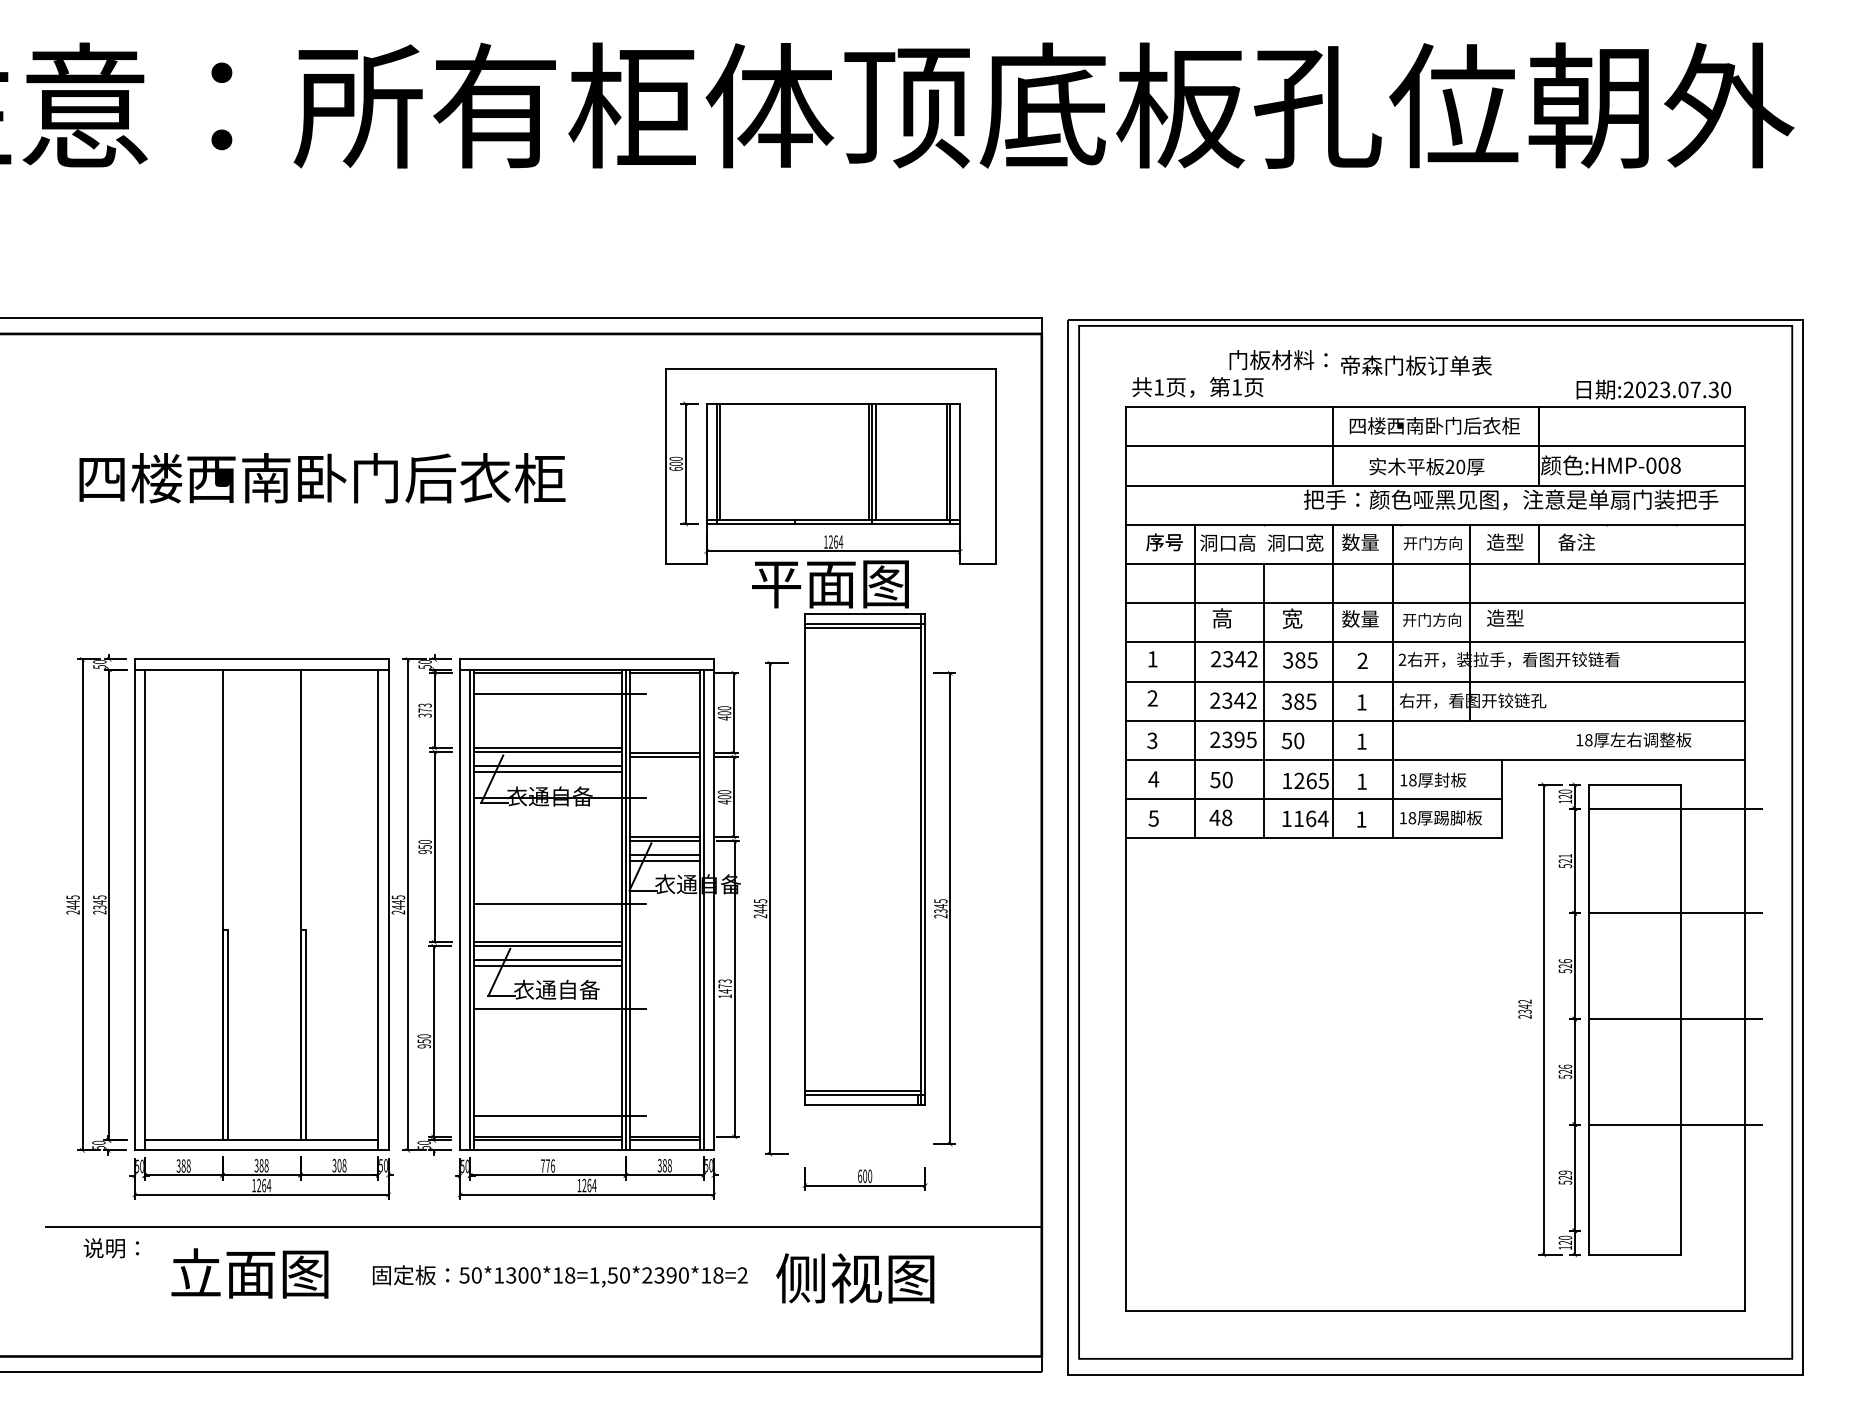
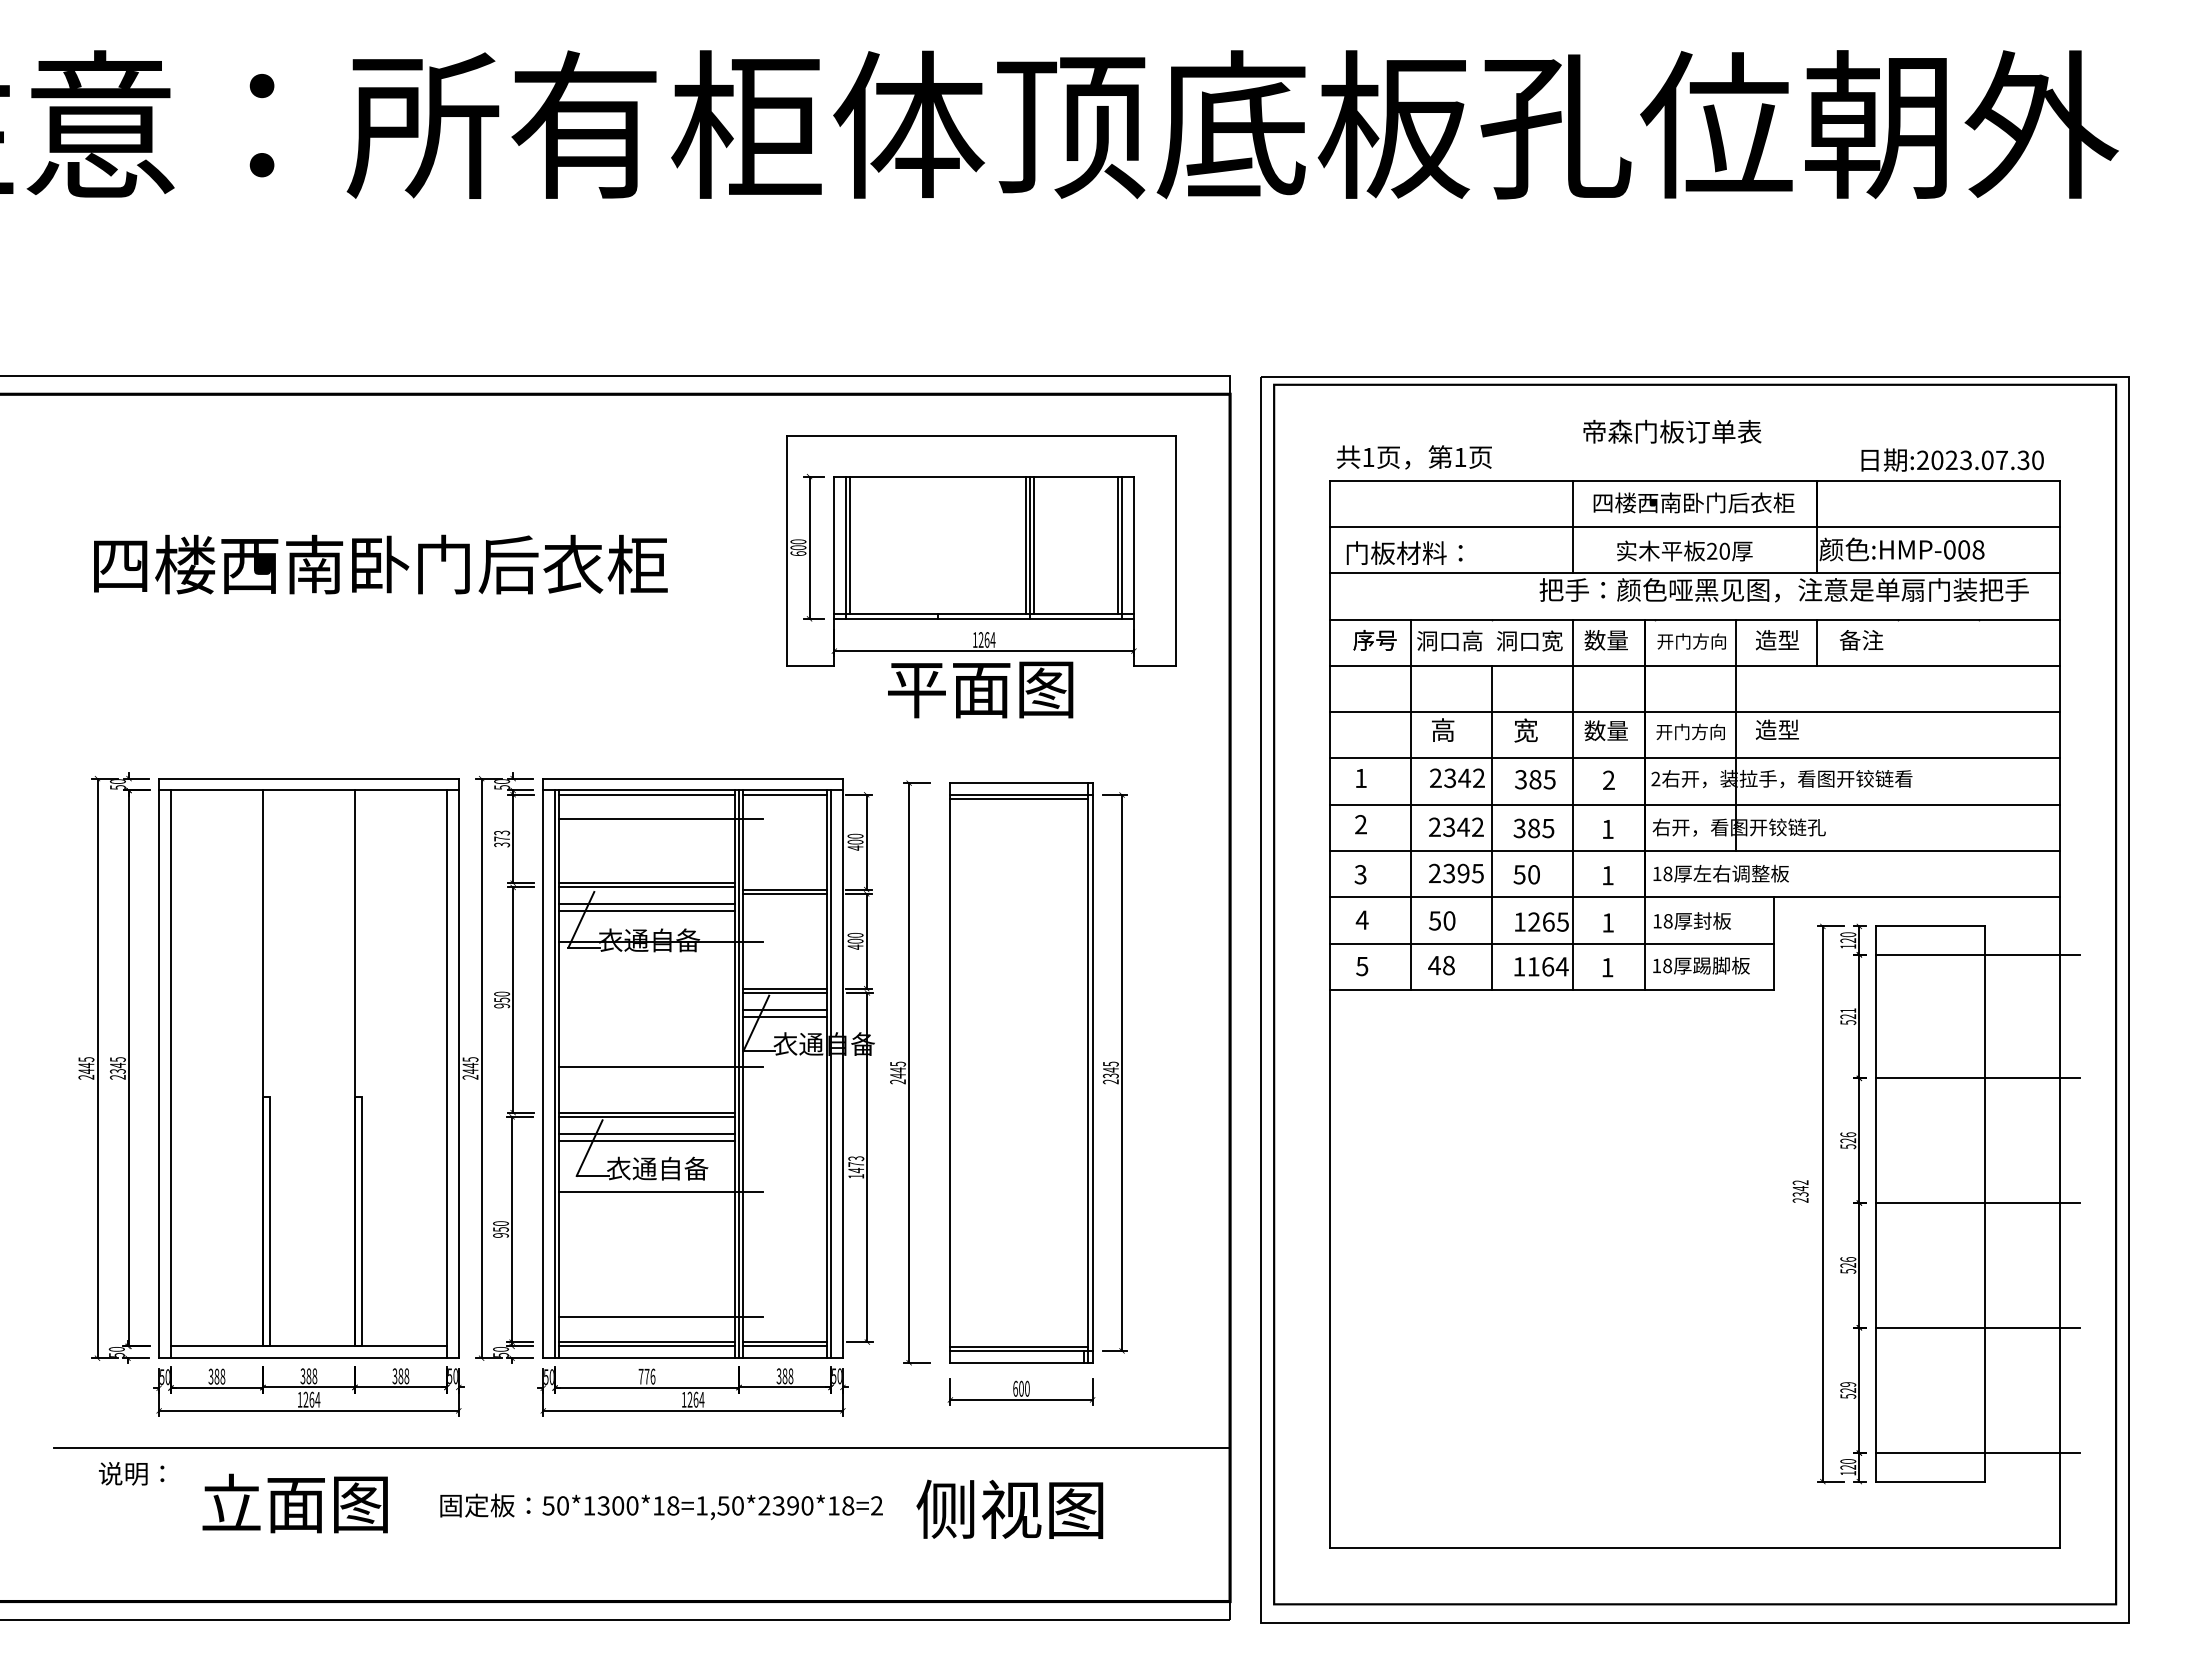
text: (1278, 359) -> (1404, 552), moved
text: (1633, 739) -> (1720, 873), moved
part: (865, 859) -> (1021, 1072), moved
text: (339, 1165) -> (400, 1376), 308 -> 388
line: (1674, 1231) -> (1977, 1453), added

